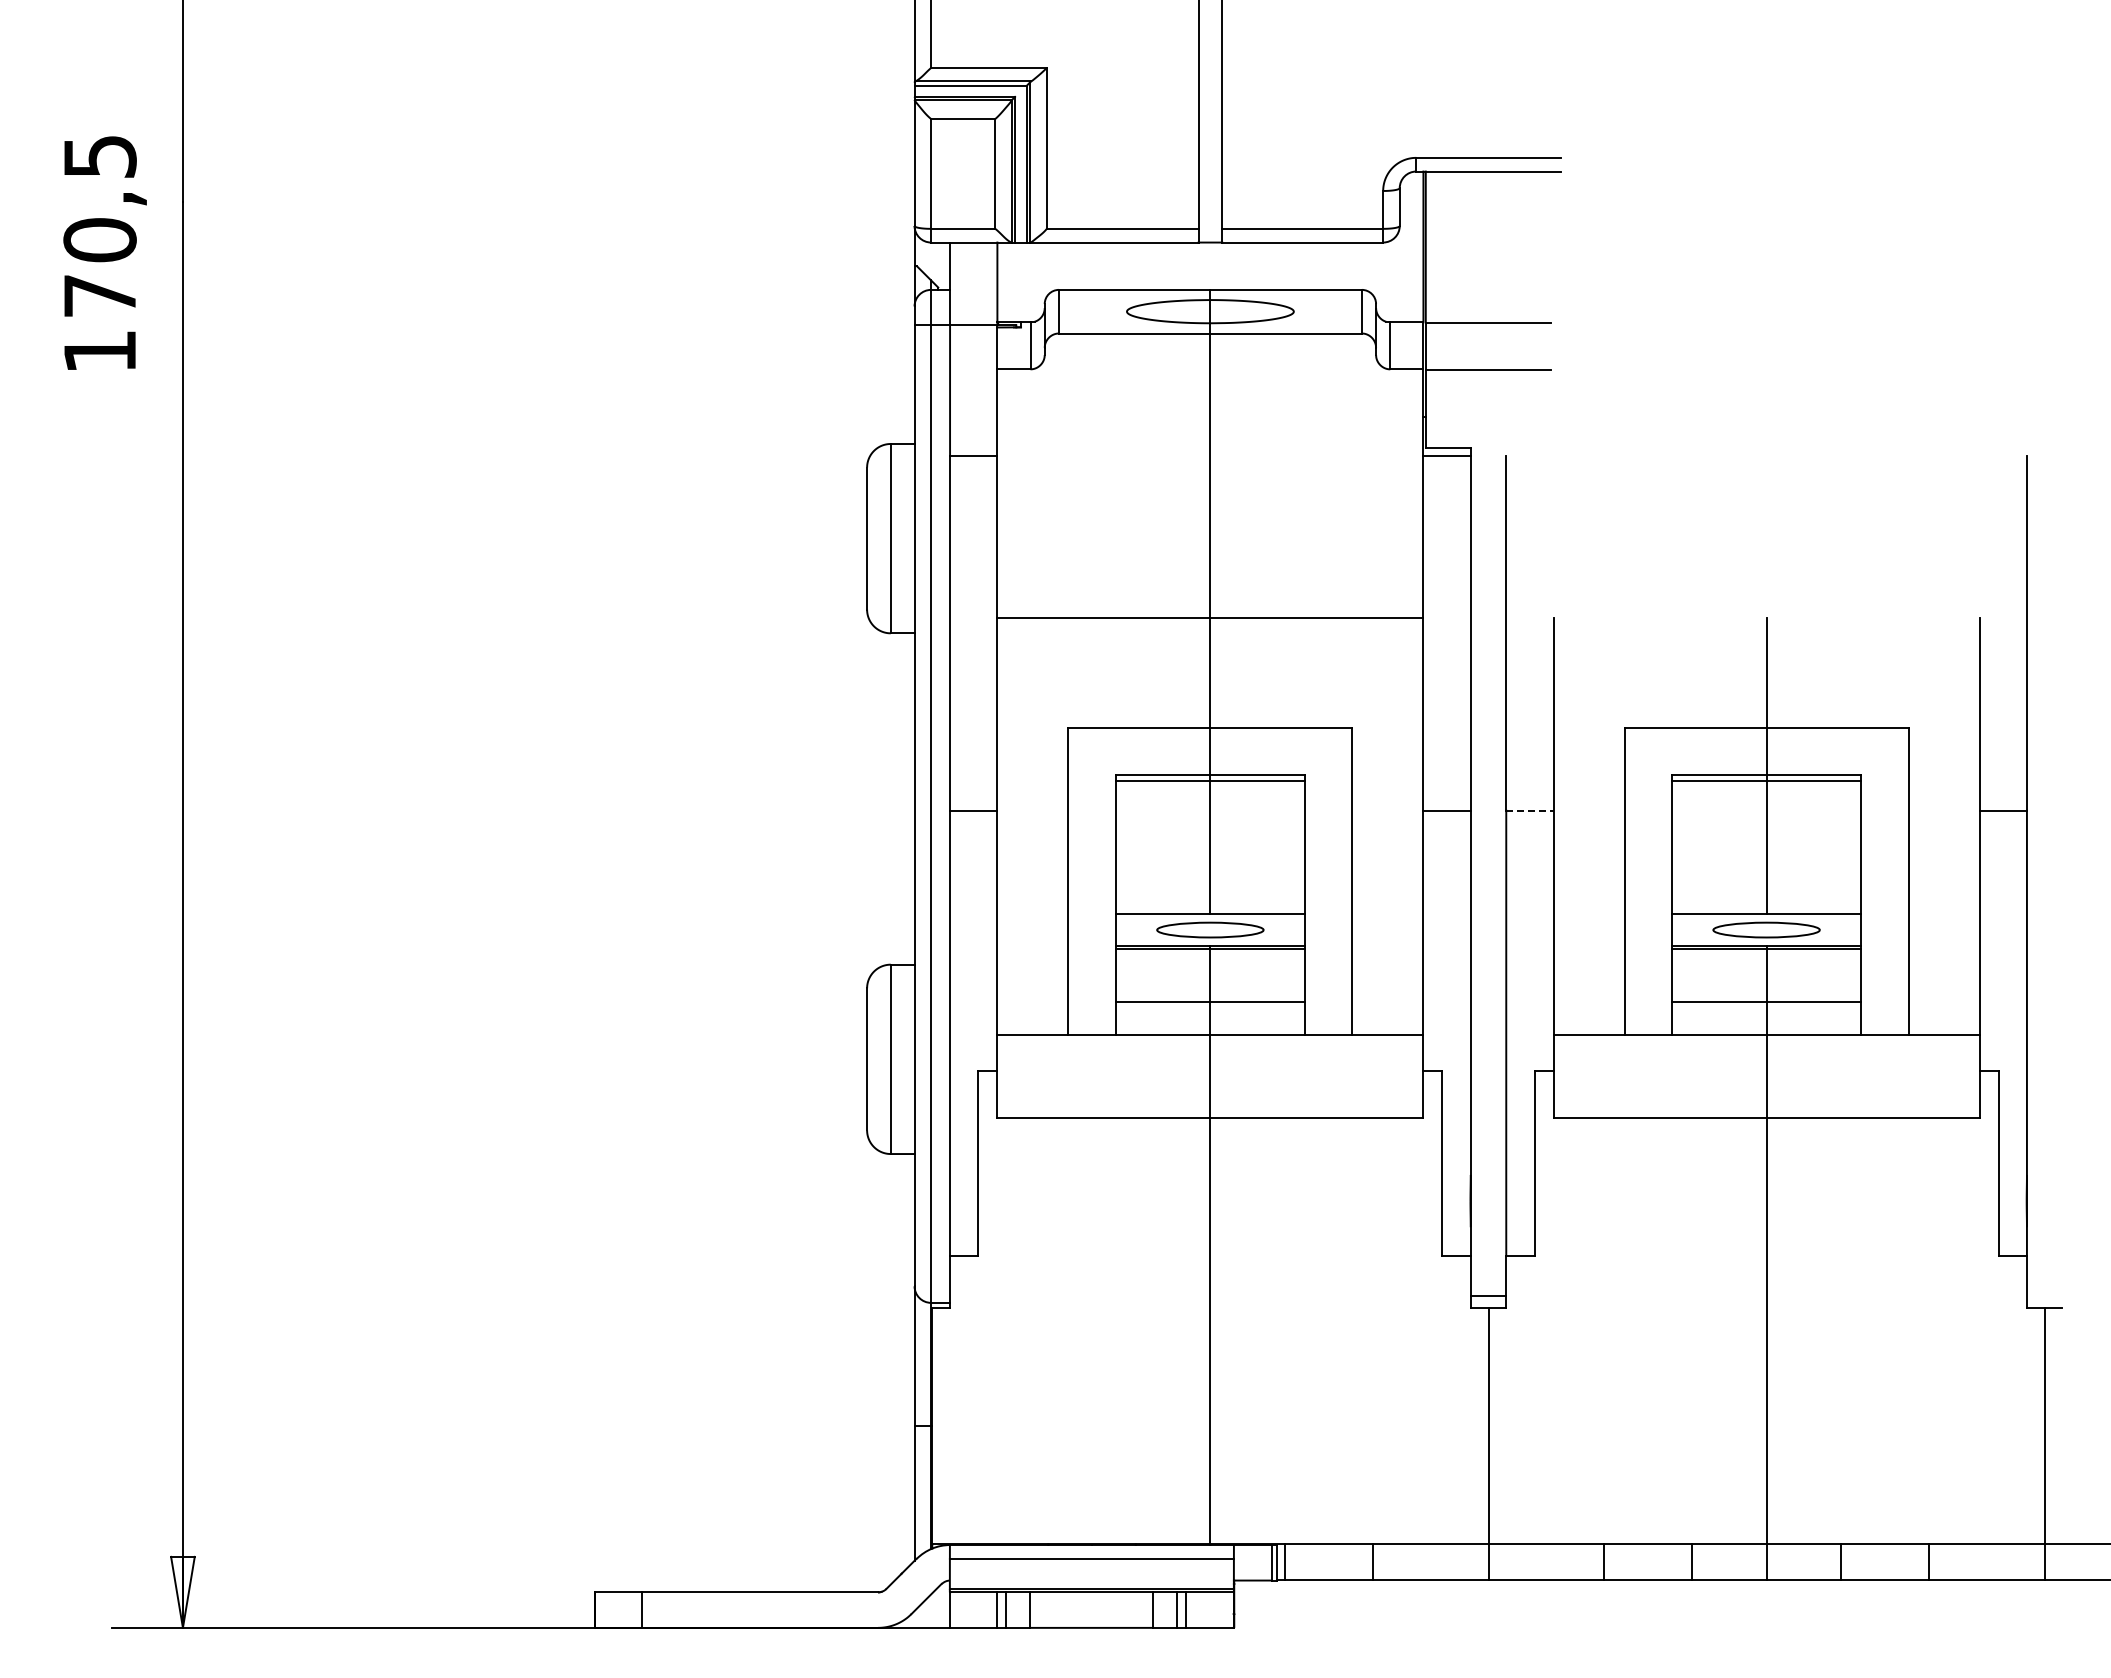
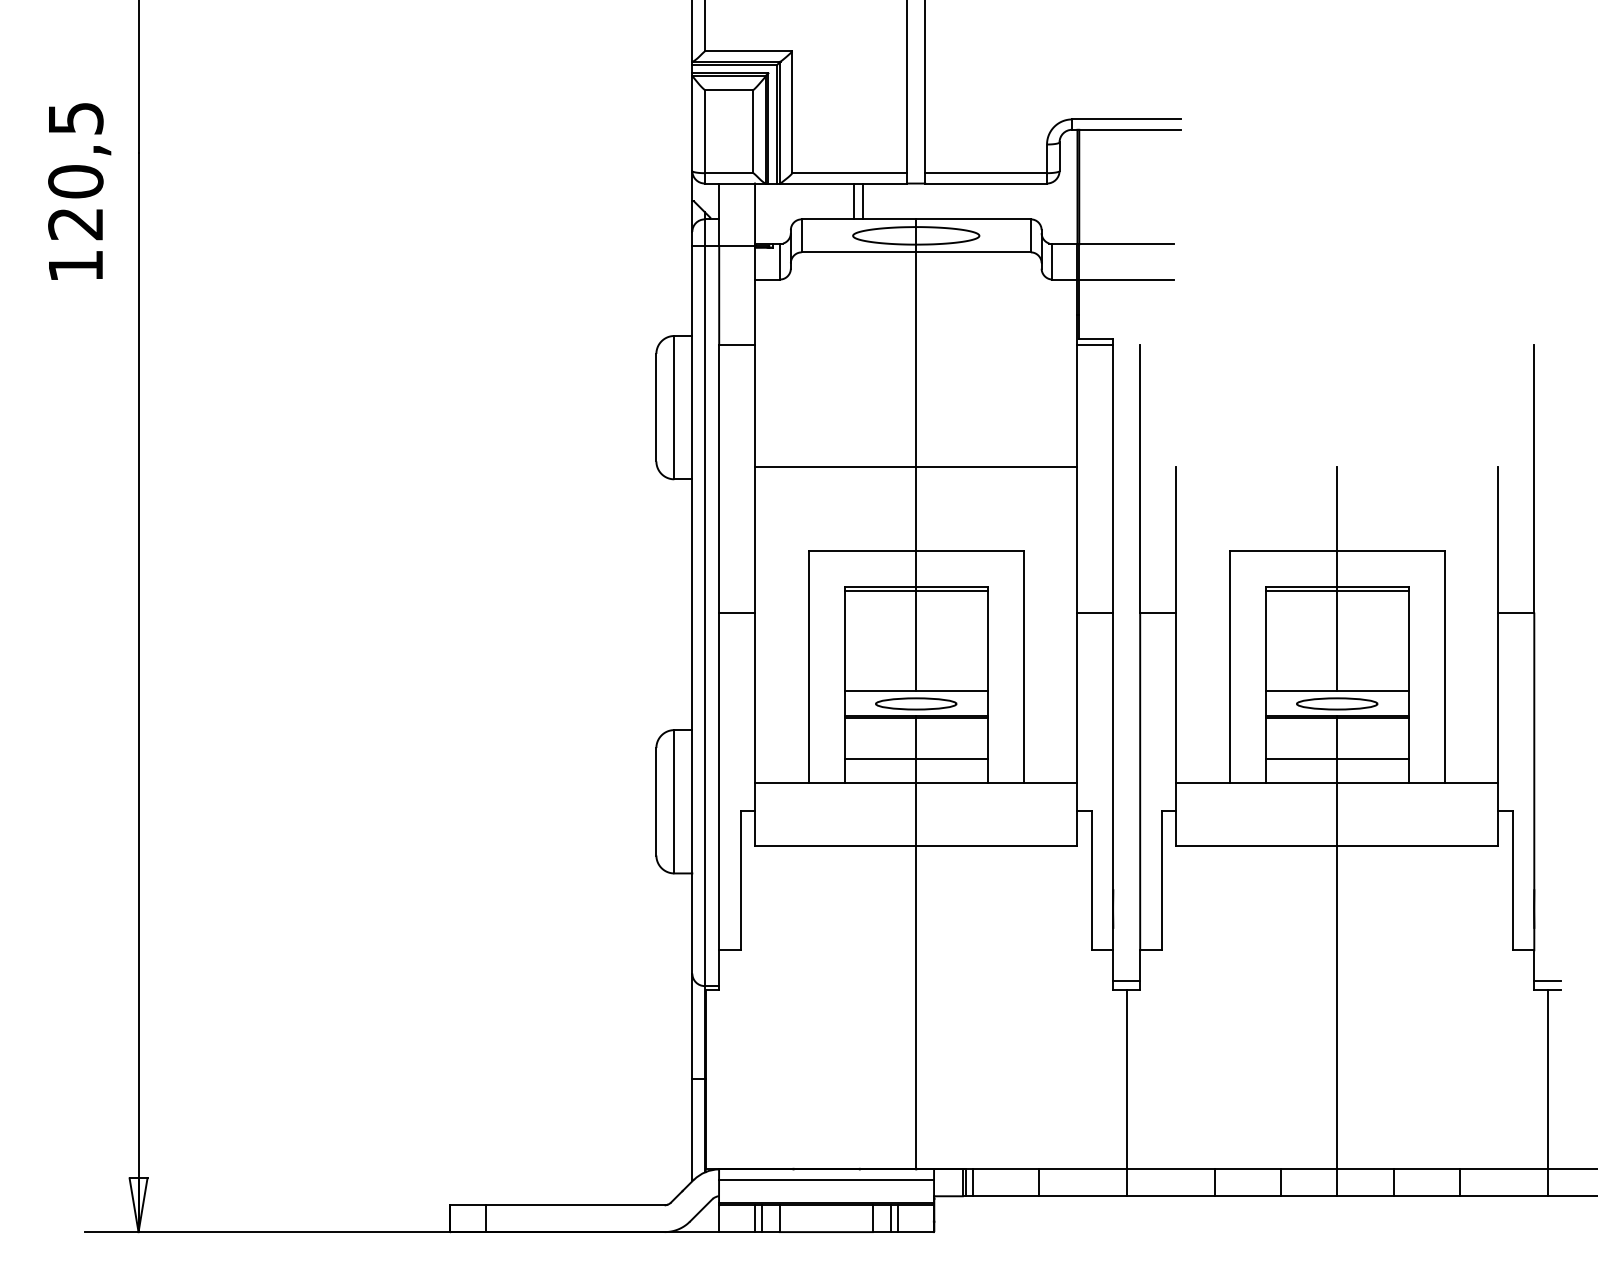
line: (1127, 265) -> (853, 200), added
line: (1139, 265) -> (862, 200), added
text: (99, 296) -> (75, 224), 170,5 -> 120,5
line: (1529, 810) -> (1157, 613), dashed -> solid
line: (2044, 1295) -> (1547, 980), added

